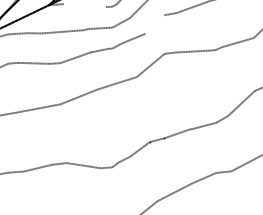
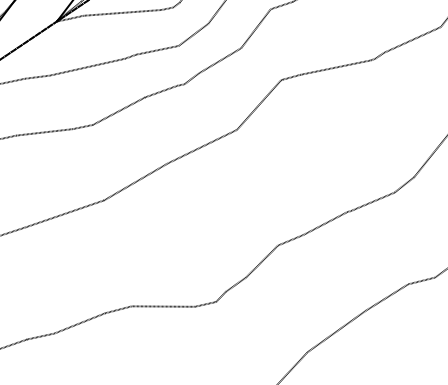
line: (84, 5) -> (121, 12), added
line: (154, 24) -> (255, 28), added

